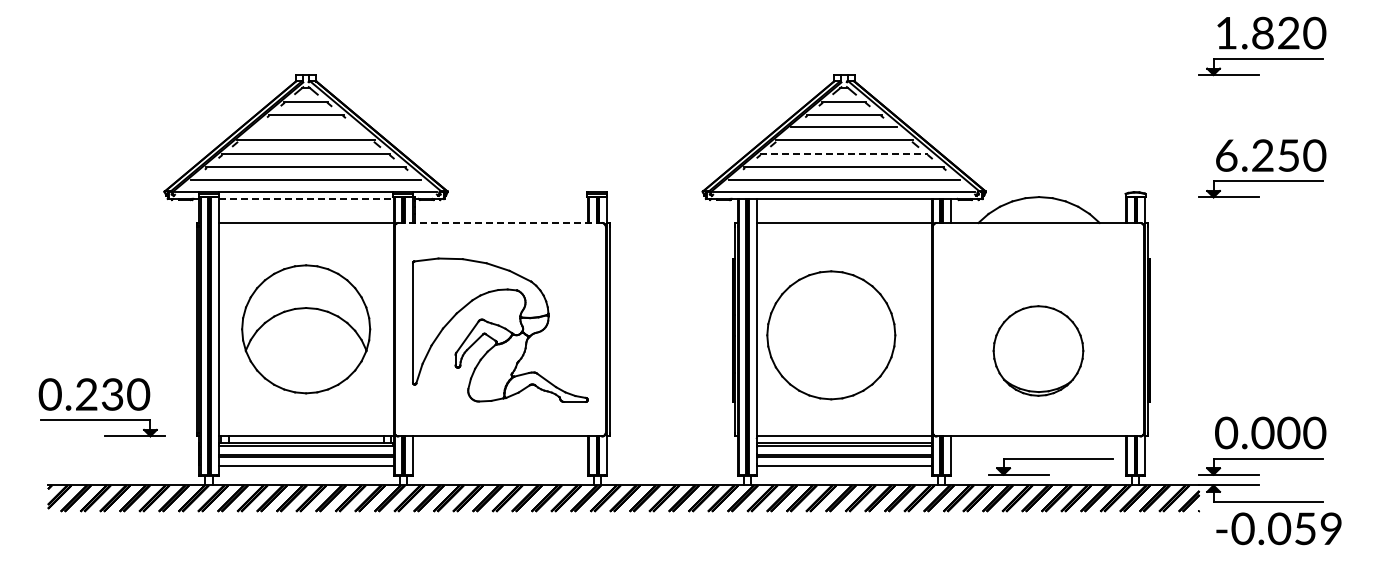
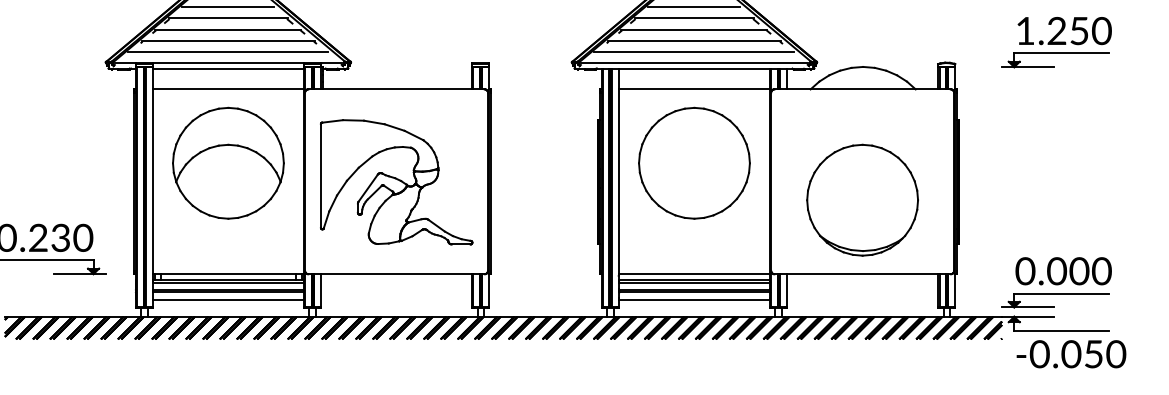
line: (305, 127) -> (227, 6), added
line: (844, 154) -> (694, 30), dashed -> solid
text: (1226, 155) -> (1025, 30), 6.250 -> 1.250
line: (306, 198) -> (228, 68), dashed -> solid
line: (500, 223) -> (396, 89), dashed -> solid
part: (306, 329) -> (228, 163), moved
part: (831, 335) -> (694, 163), moved
part: (1038, 350) -> (862, 199), size x1.43
part: (1050, 459) -> (873, 294), removed
text: (1330, 529) -> (1115, 354), -0.059 -> -0.050

